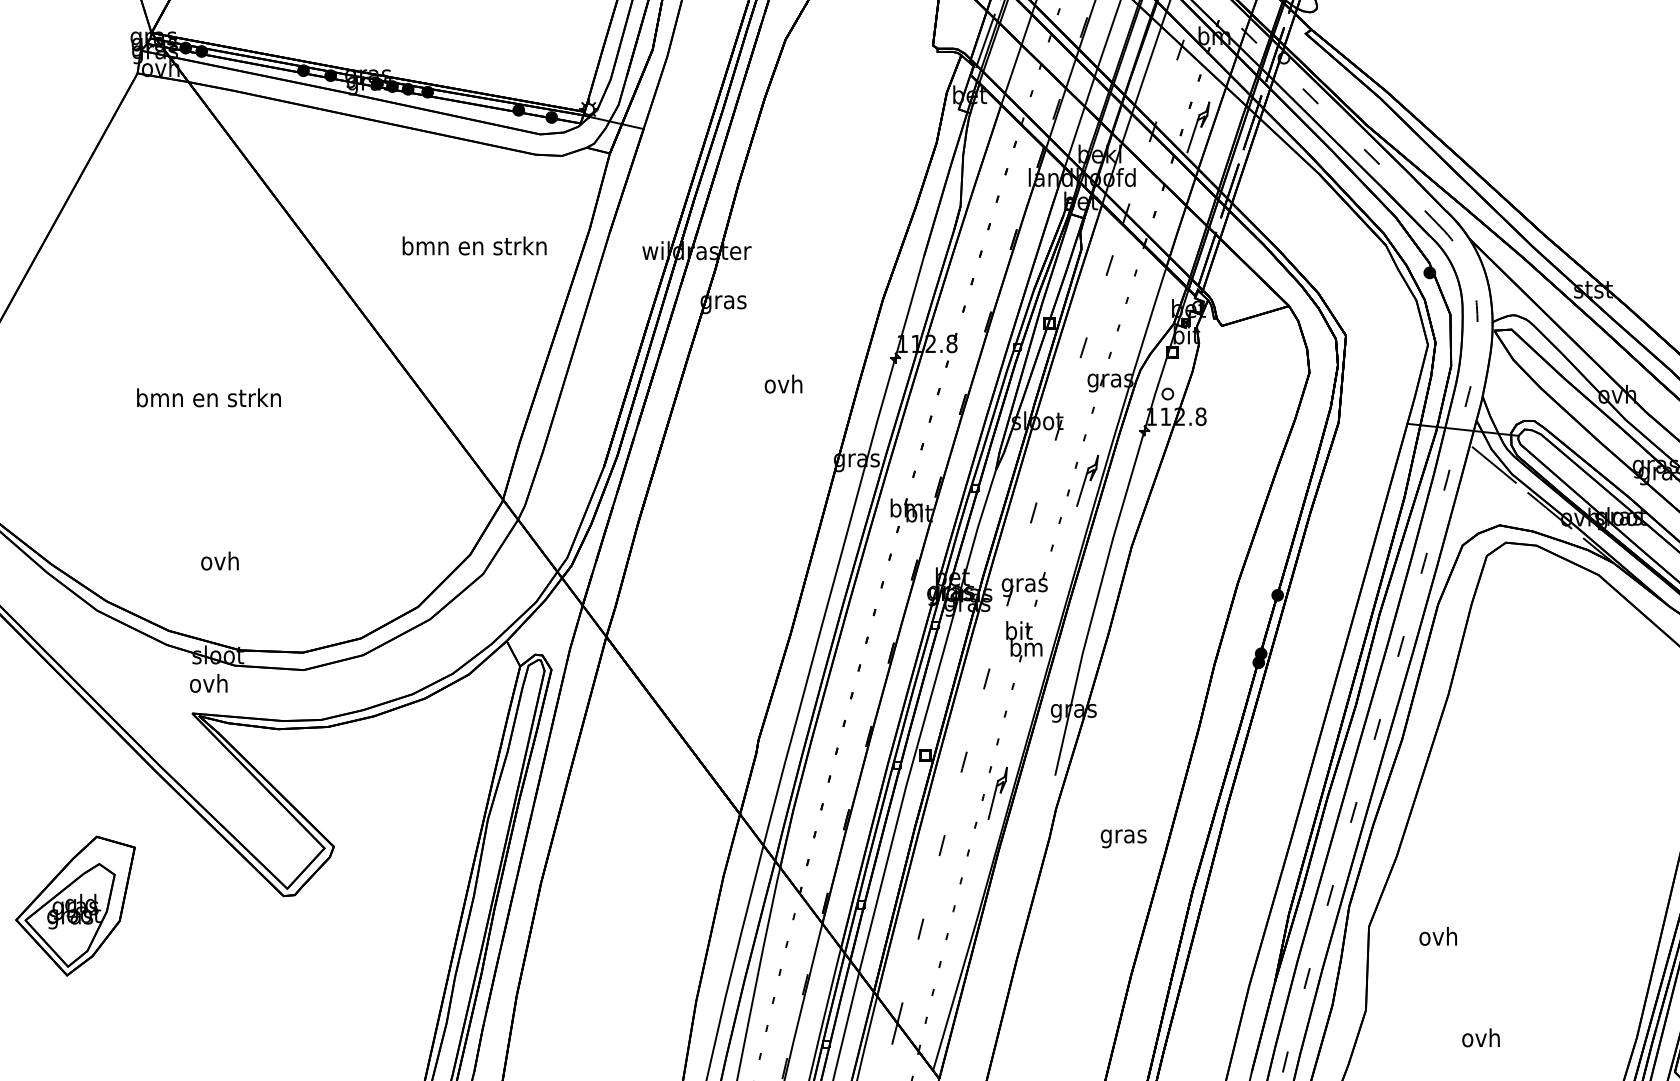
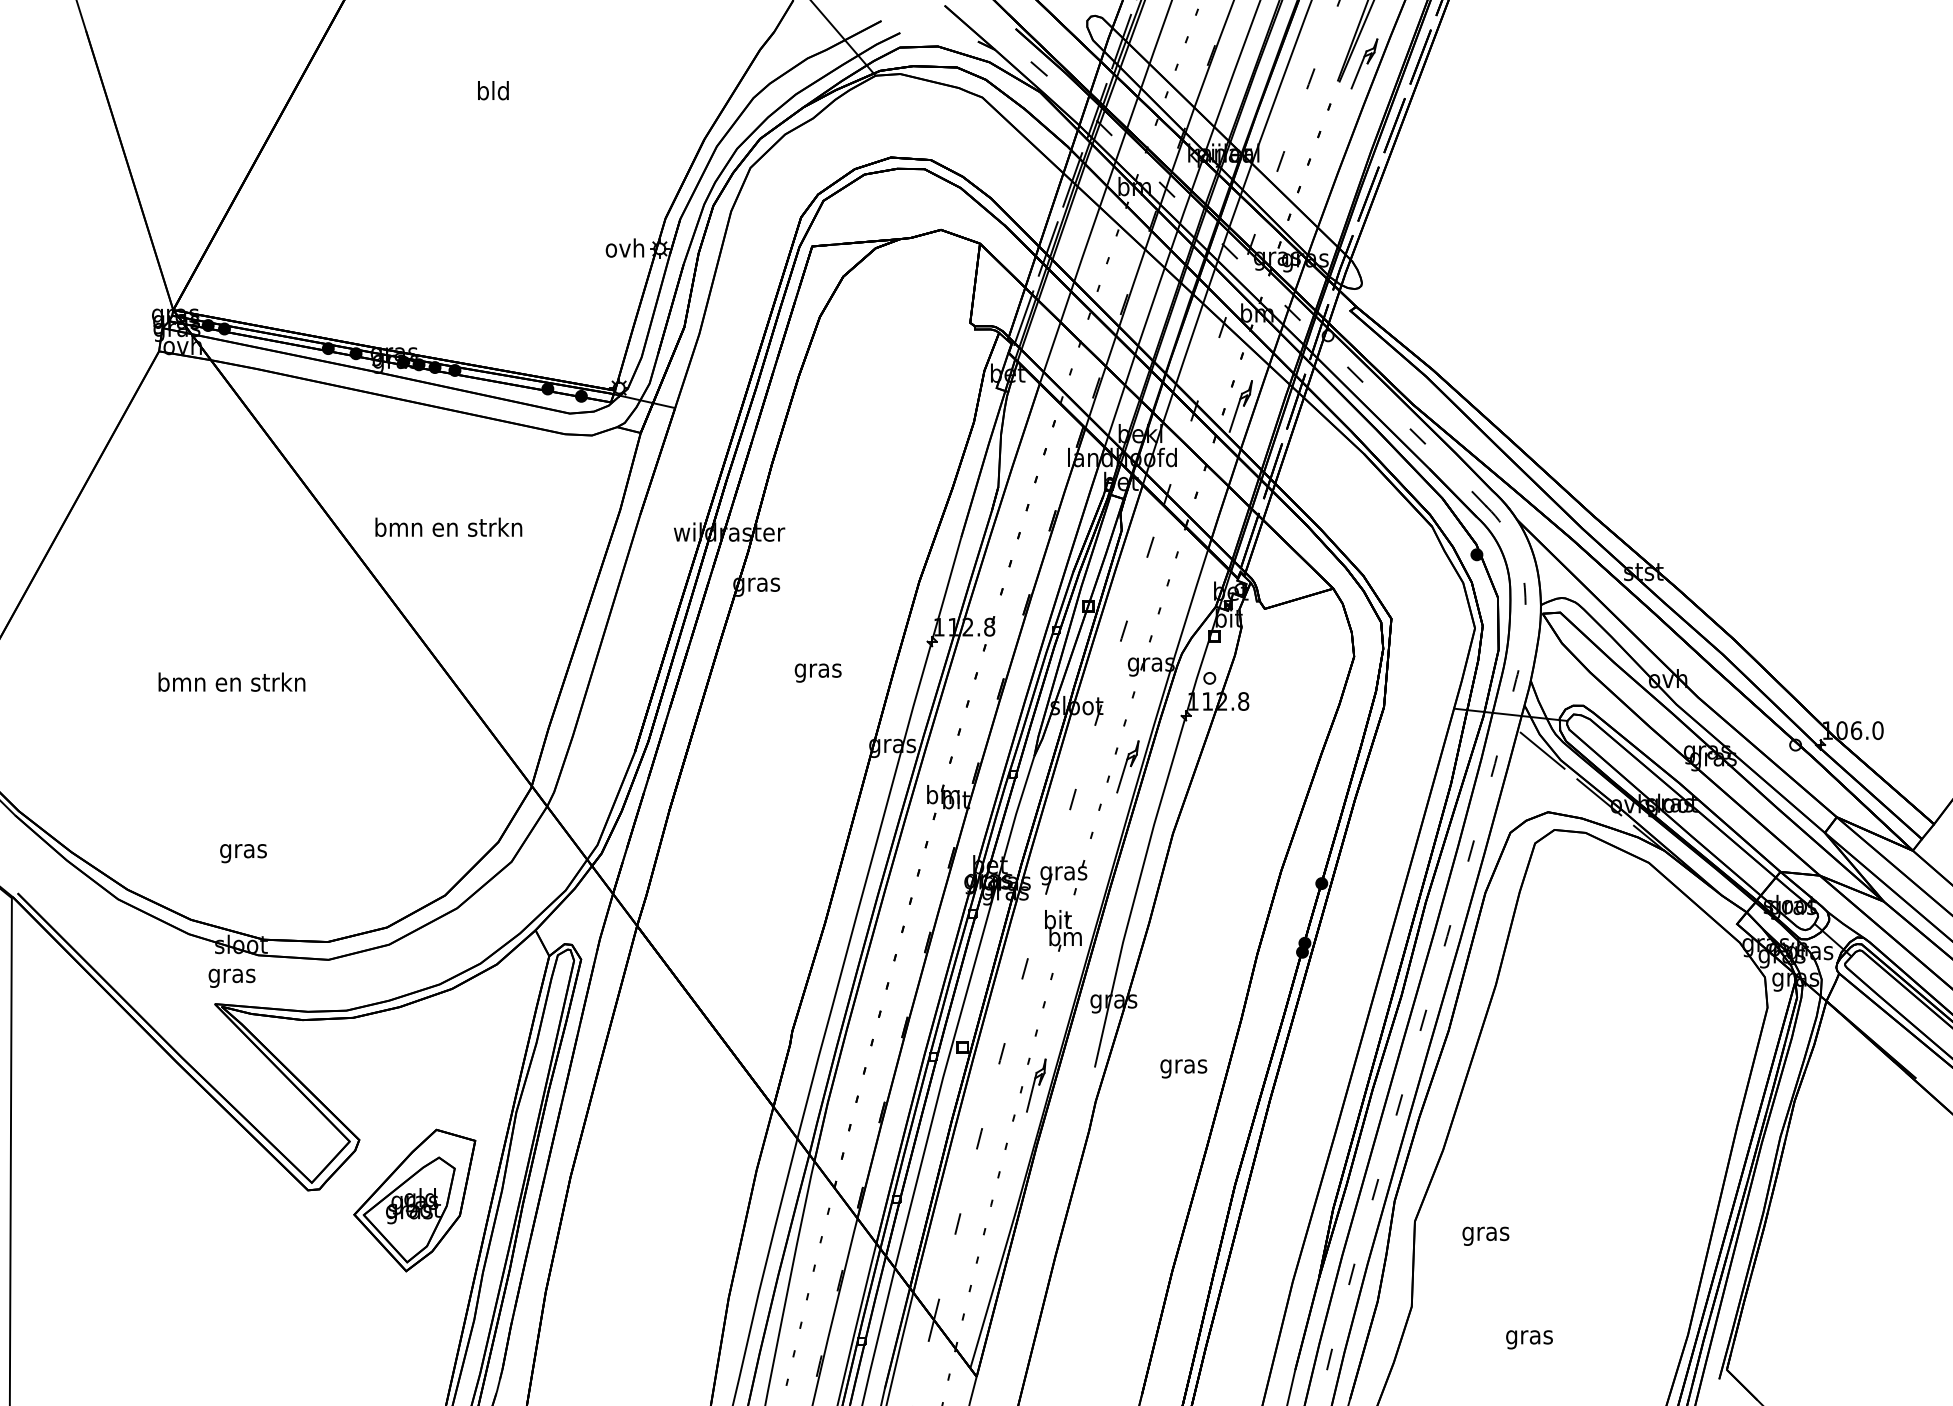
text: (474, 245) -> (448, 526), moved
text: (783, 386) -> (817, 670), ovh -> gras
text: (220, 563) -> (243, 851), ovh -> gras
text: (208, 685) -> (231, 975), ovh -> gras
text: (1123, 838) -> (1183, 1068), moved
part: (75, 906) -> (414, 1200), moved
text: (1438, 938) -> (1485, 1233), ovh -> gras
text: (1481, 1040) -> (1529, 1337), ovh -> gras

